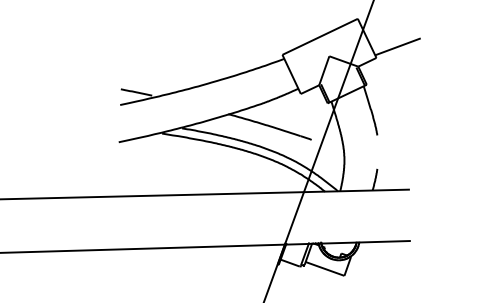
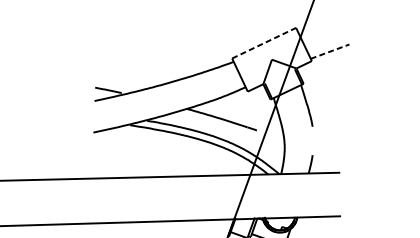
line: (320, 36) -> (264, 42), solid -> dashed
line: (398, 46) -> (330, 51), solid -> dashed

